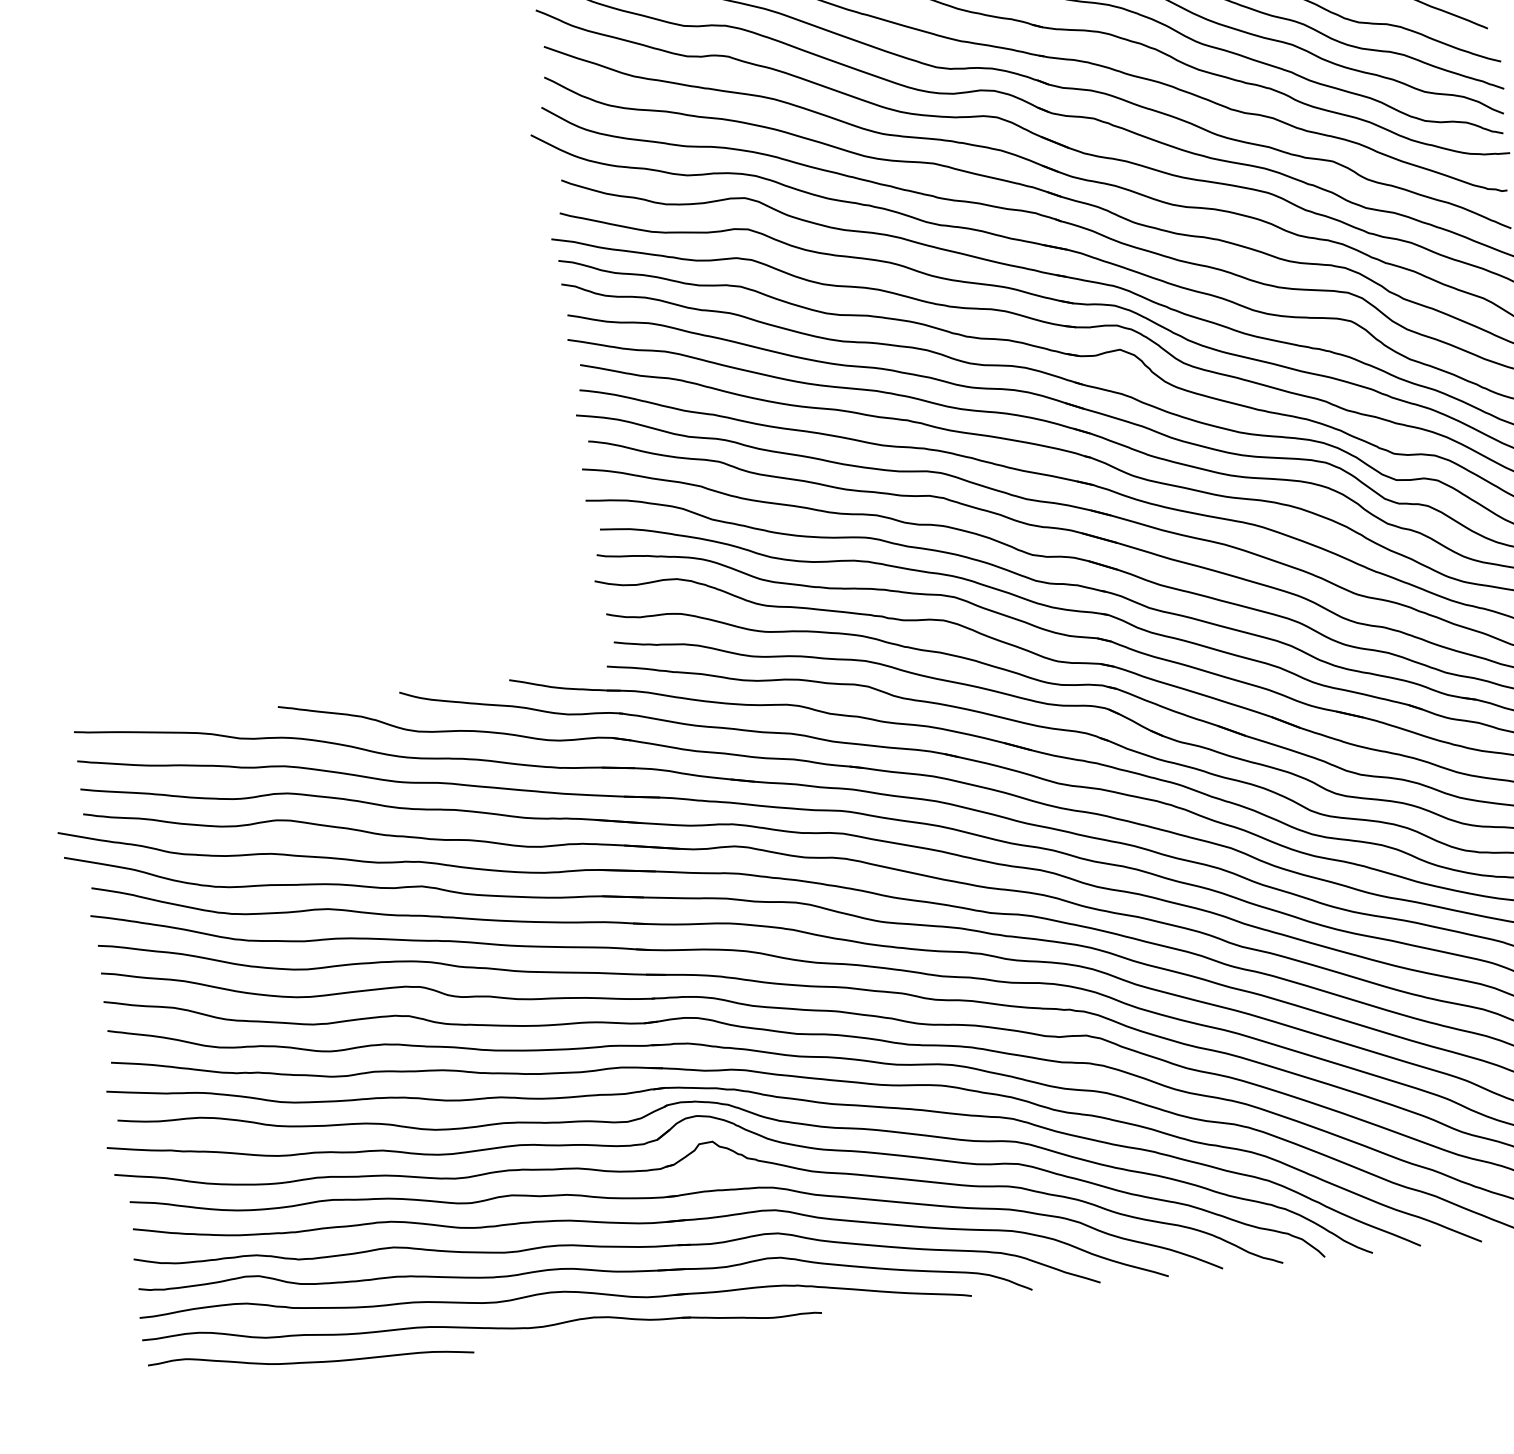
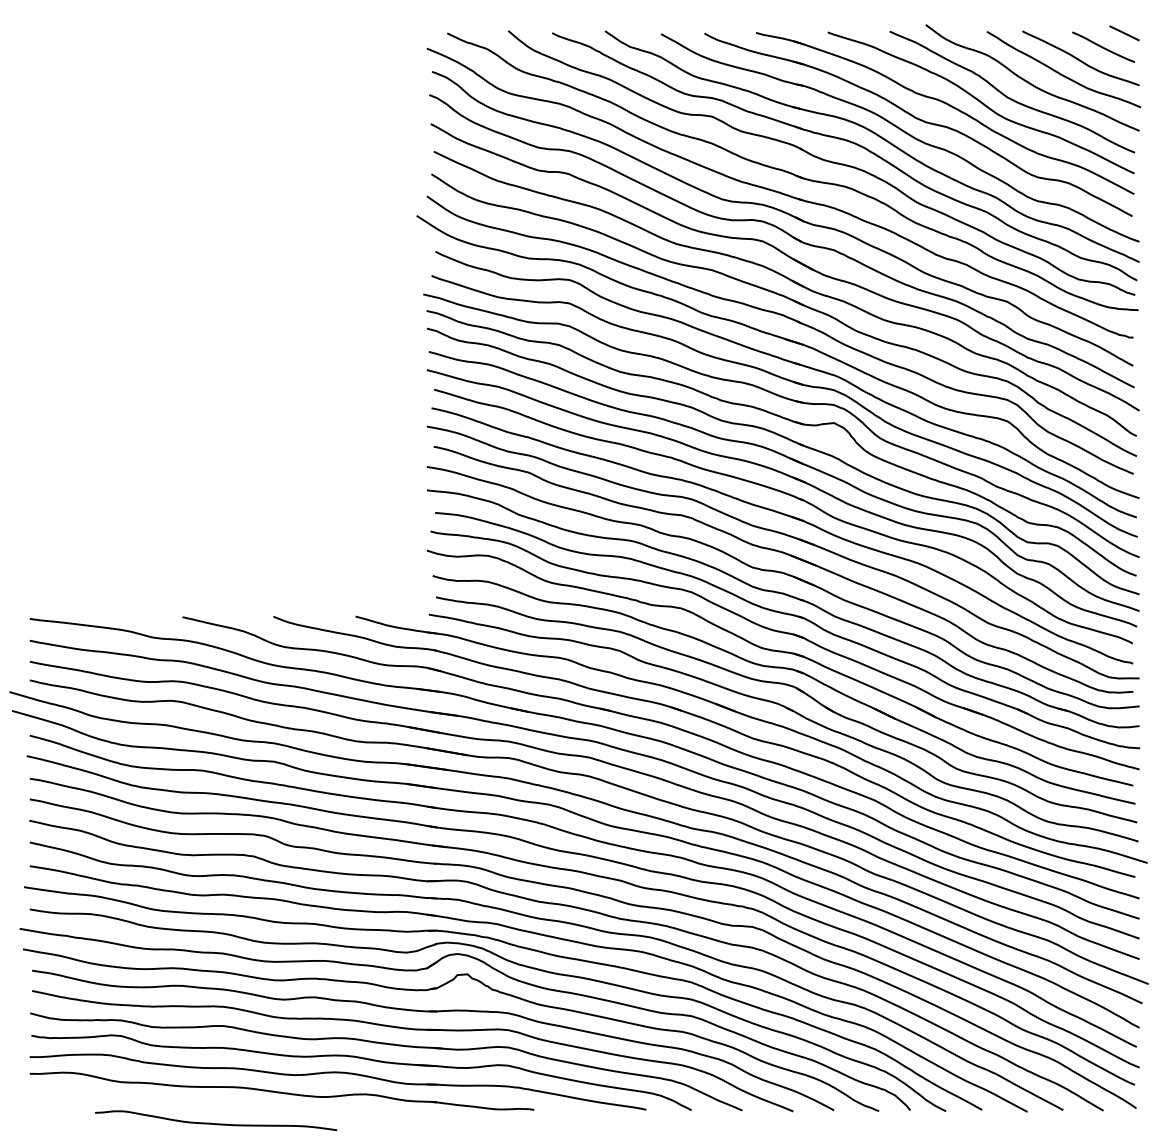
curve: (312, 1361) -> (216, 1123), moved

